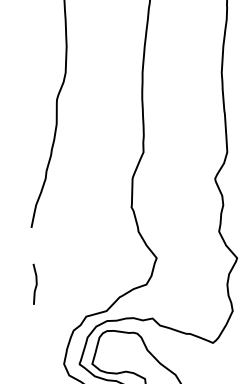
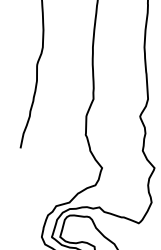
line: (35, 283) -> (23, 184), removed

